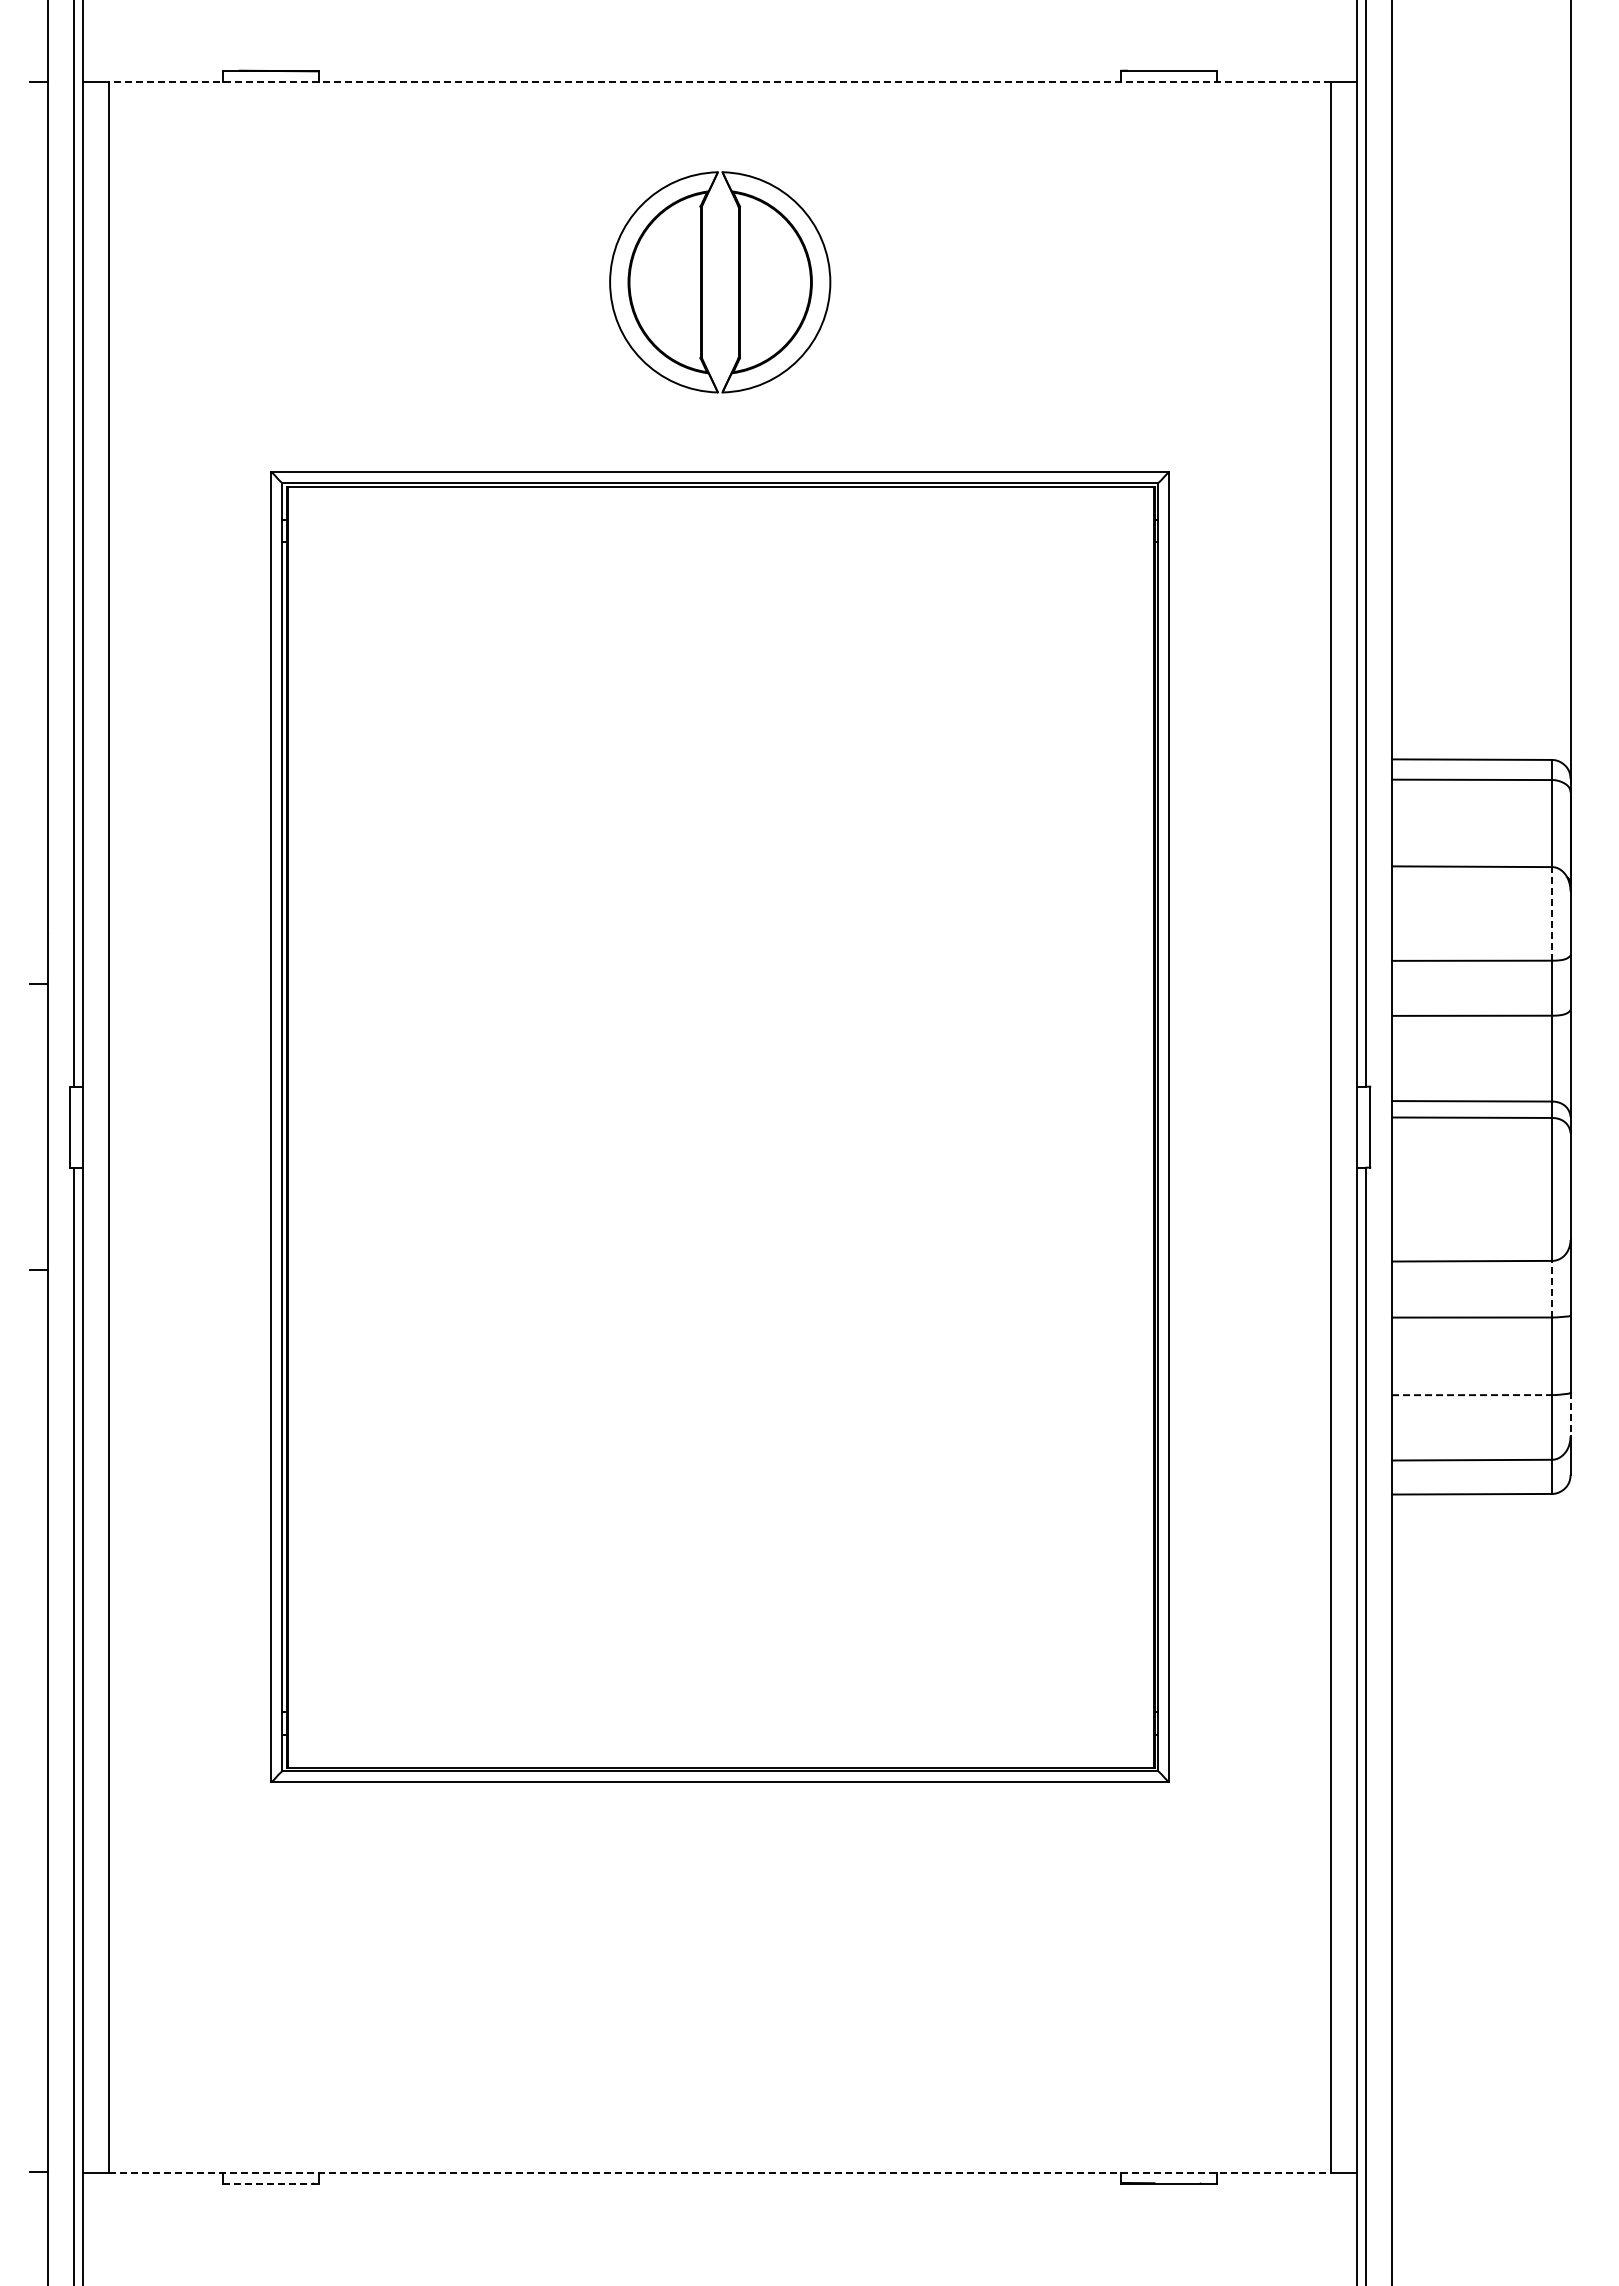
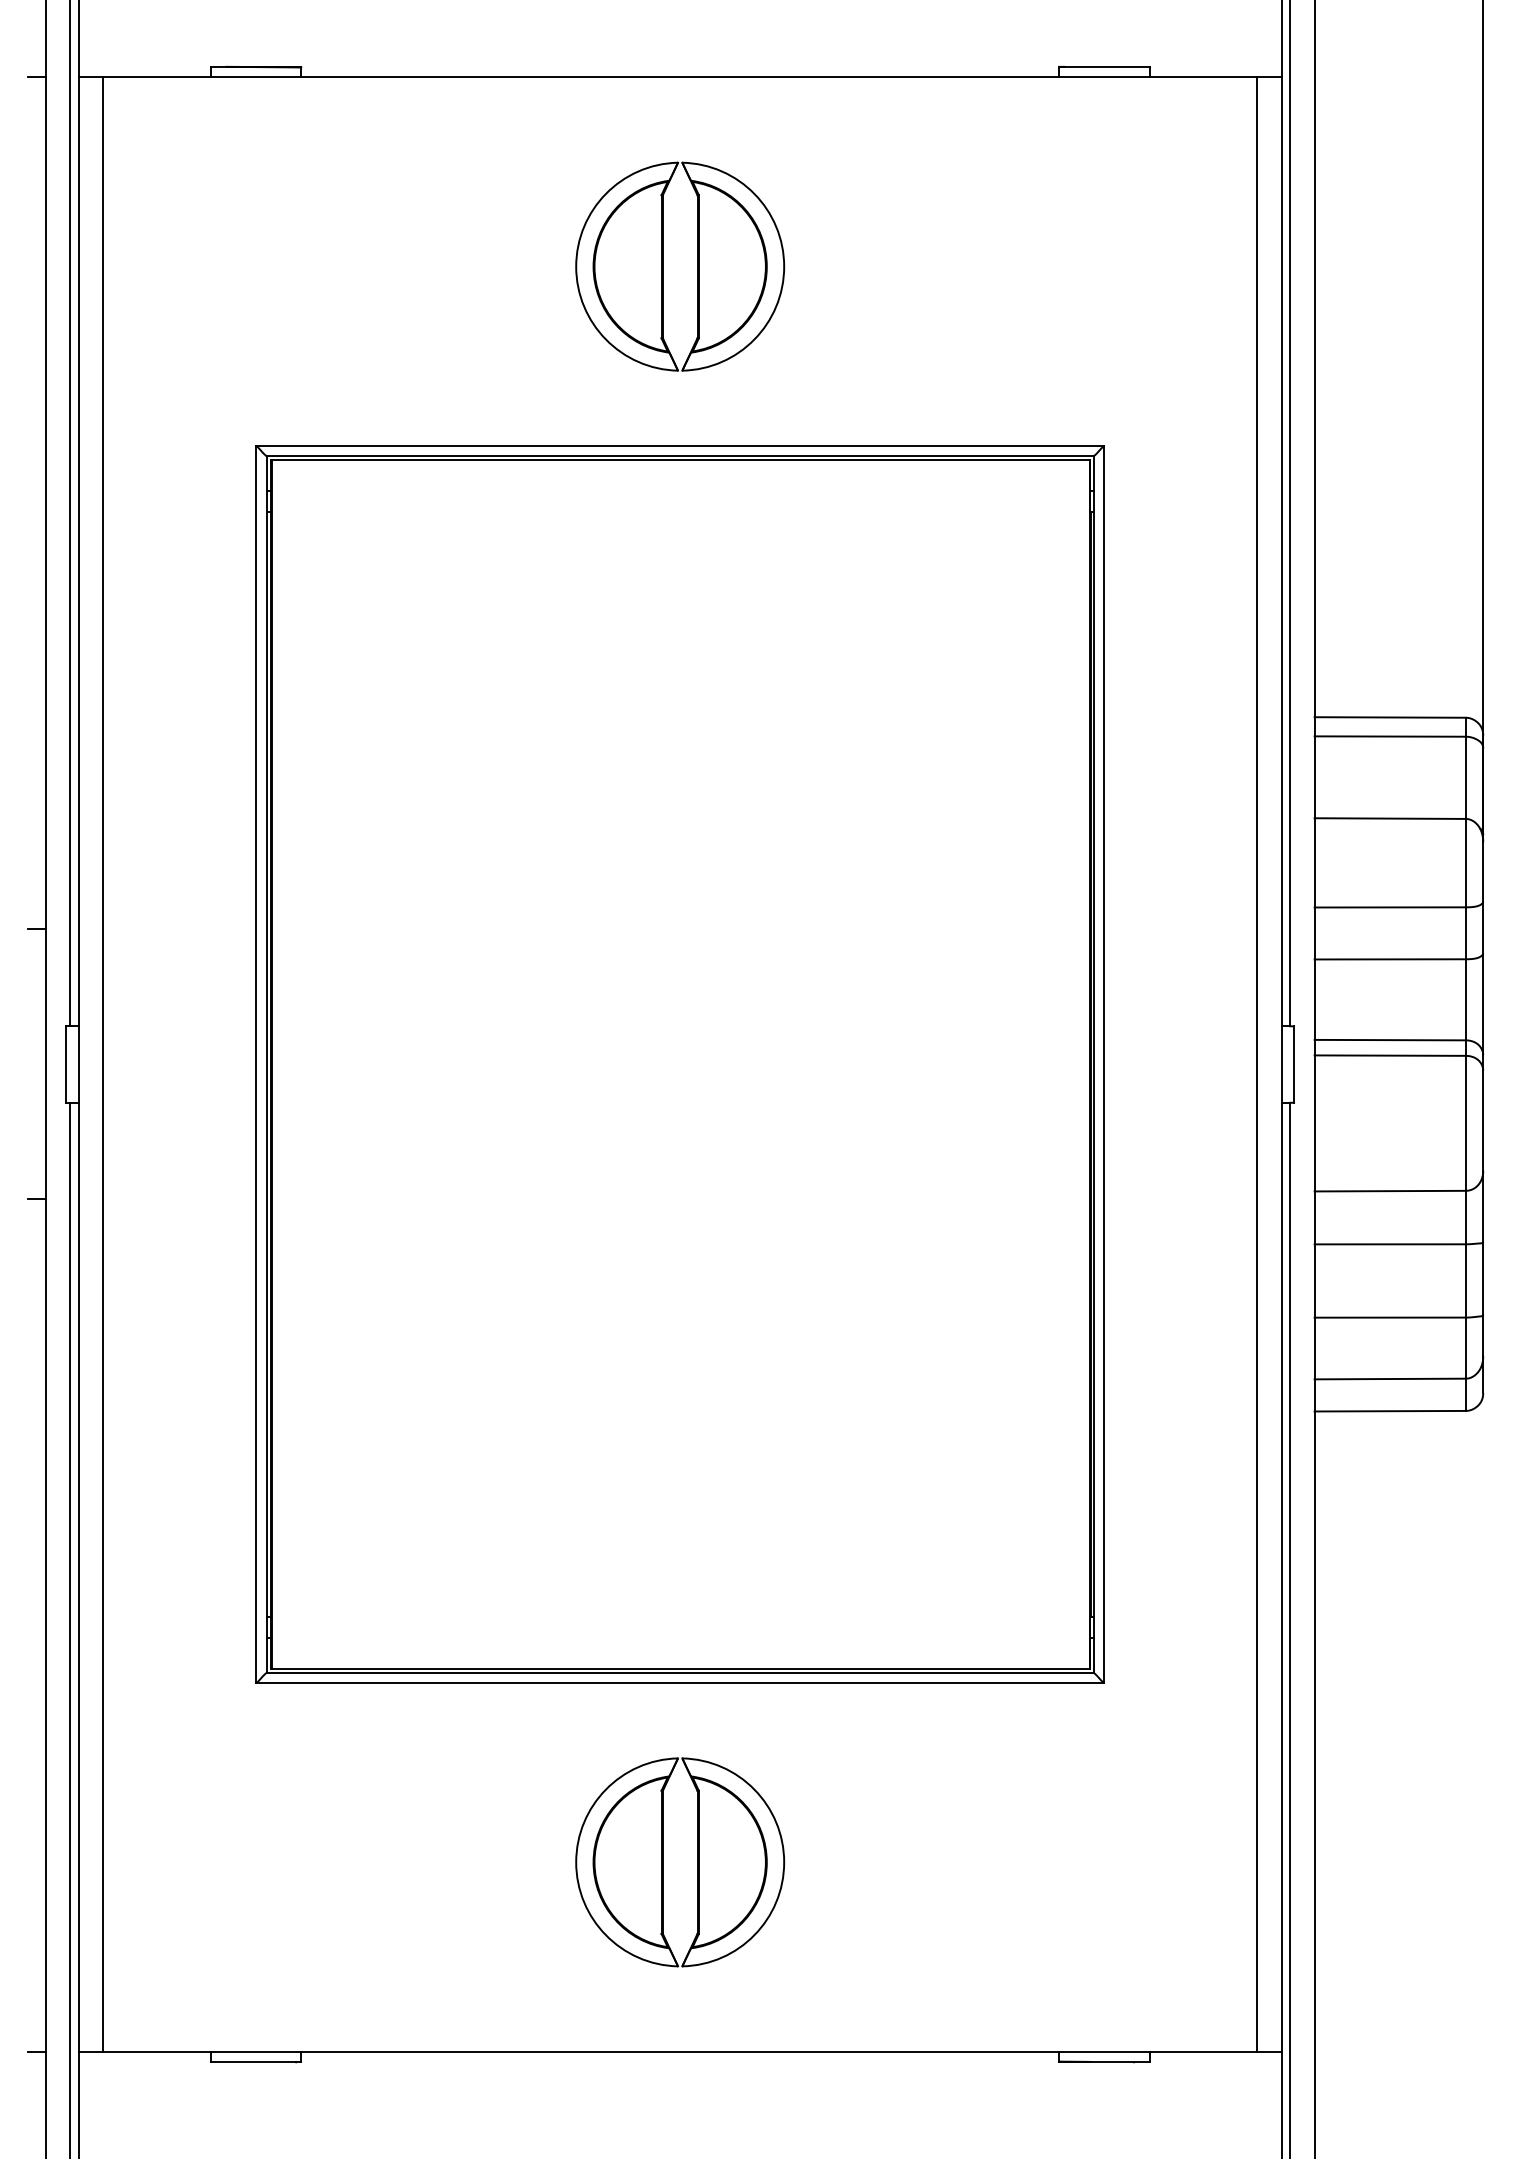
line: (719, 81) -> (679, 77), dashed -> solid
line: (1552, 913) -> (1466, 862), dashed -> solid
line: (1552, 1288) -> (1466, 1216), dashed -> solid
line: (1472, 1395) -> (1390, 1317), dashed -> solid
line: (1570, 1414) -> (1483, 1335), dashed -> solid
part: (702, 1971) -> (663, 1861), added
line: (720, 2172) -> (680, 2051), dashed -> solid
line: (271, 2183) -> (256, 2062), dashed -> solid

